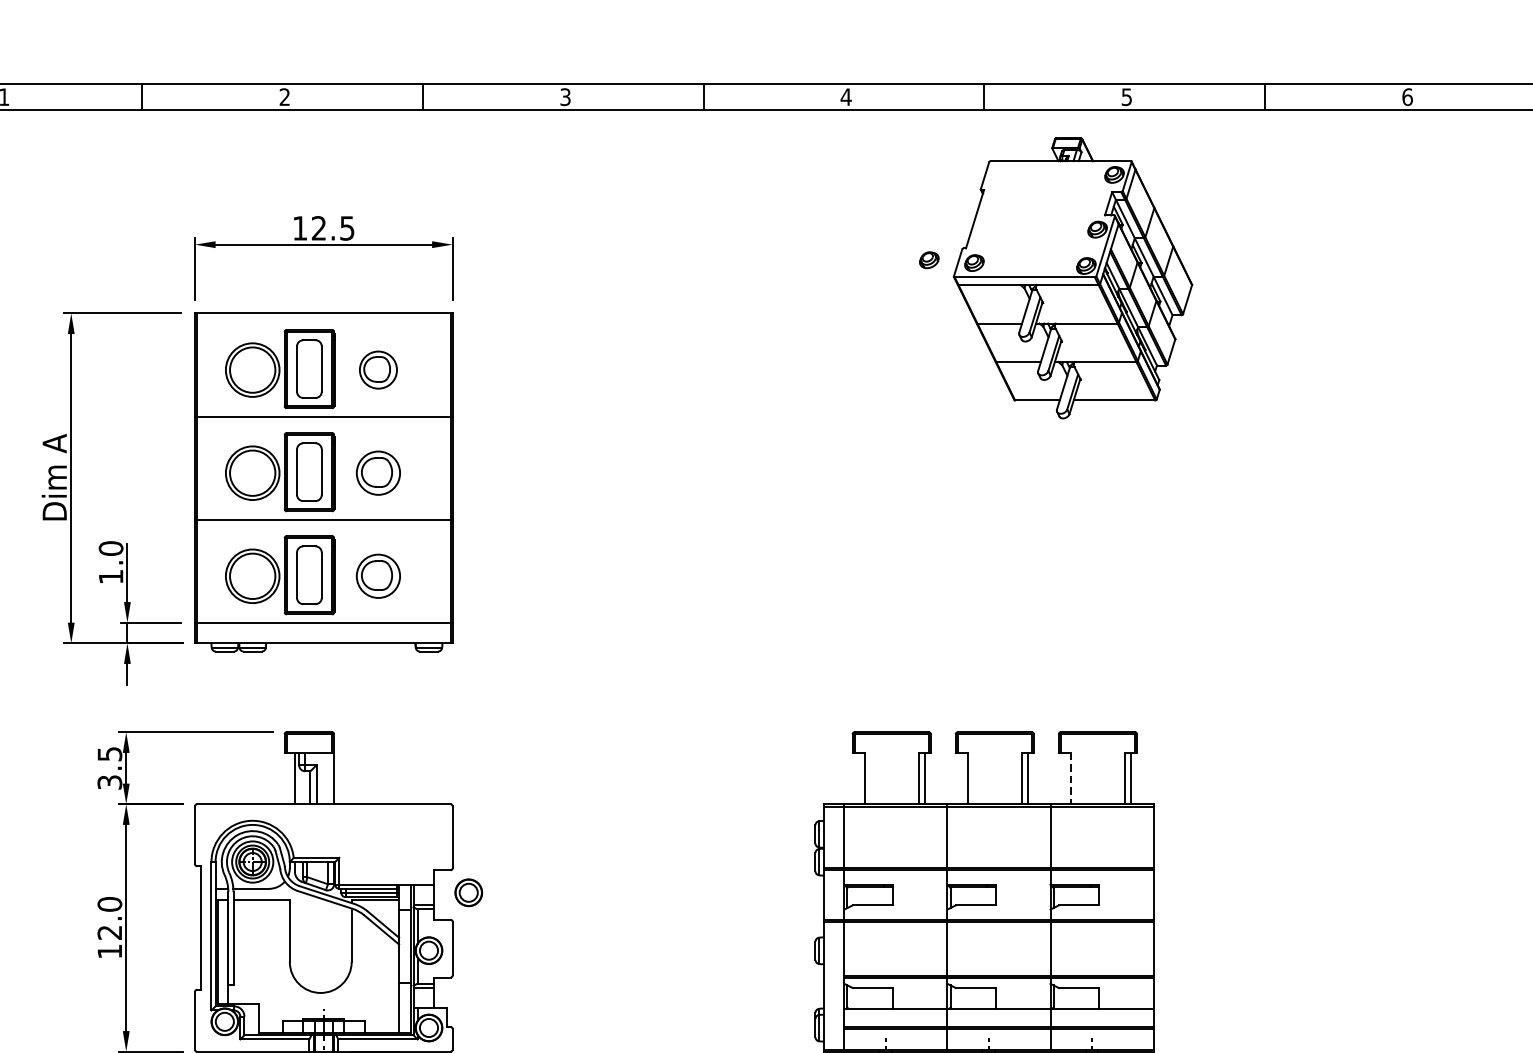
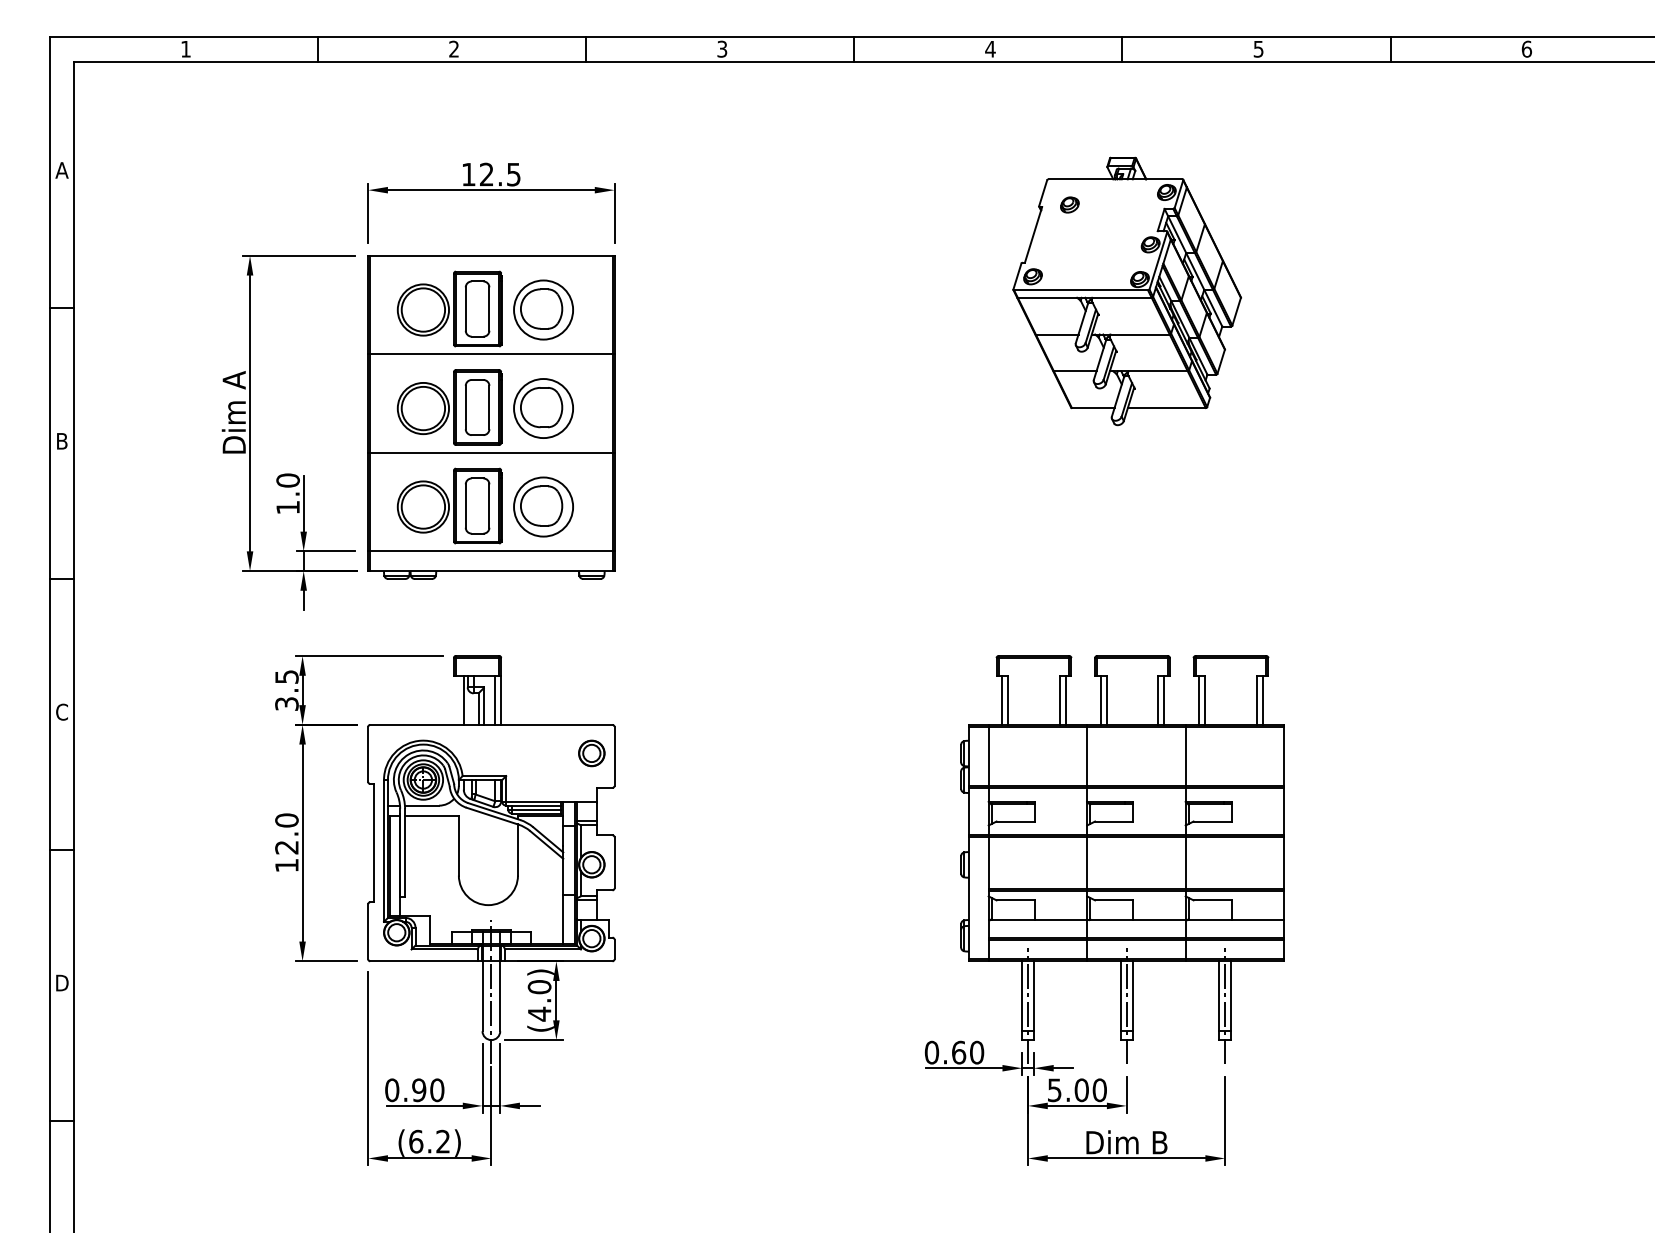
part: (1072, 278) -> (1126, 291), moved
part: (378, 369) -> (543, 309), size x1.67
part: (378, 473) -> (543, 408), size x1.43
part: (378, 575) -> (543, 506), size x1.43
line: (328, 777) -> (495, 699), added
line: (858, 778) -> (1002, 700), added
line: (961, 778) -> (1100, 700), added
line: (1064, 778) -> (1199, 700), added
line: (1071, 778) -> (1205, 700), dashed -> solid
part: (468, 892) -> (591, 753), moved

